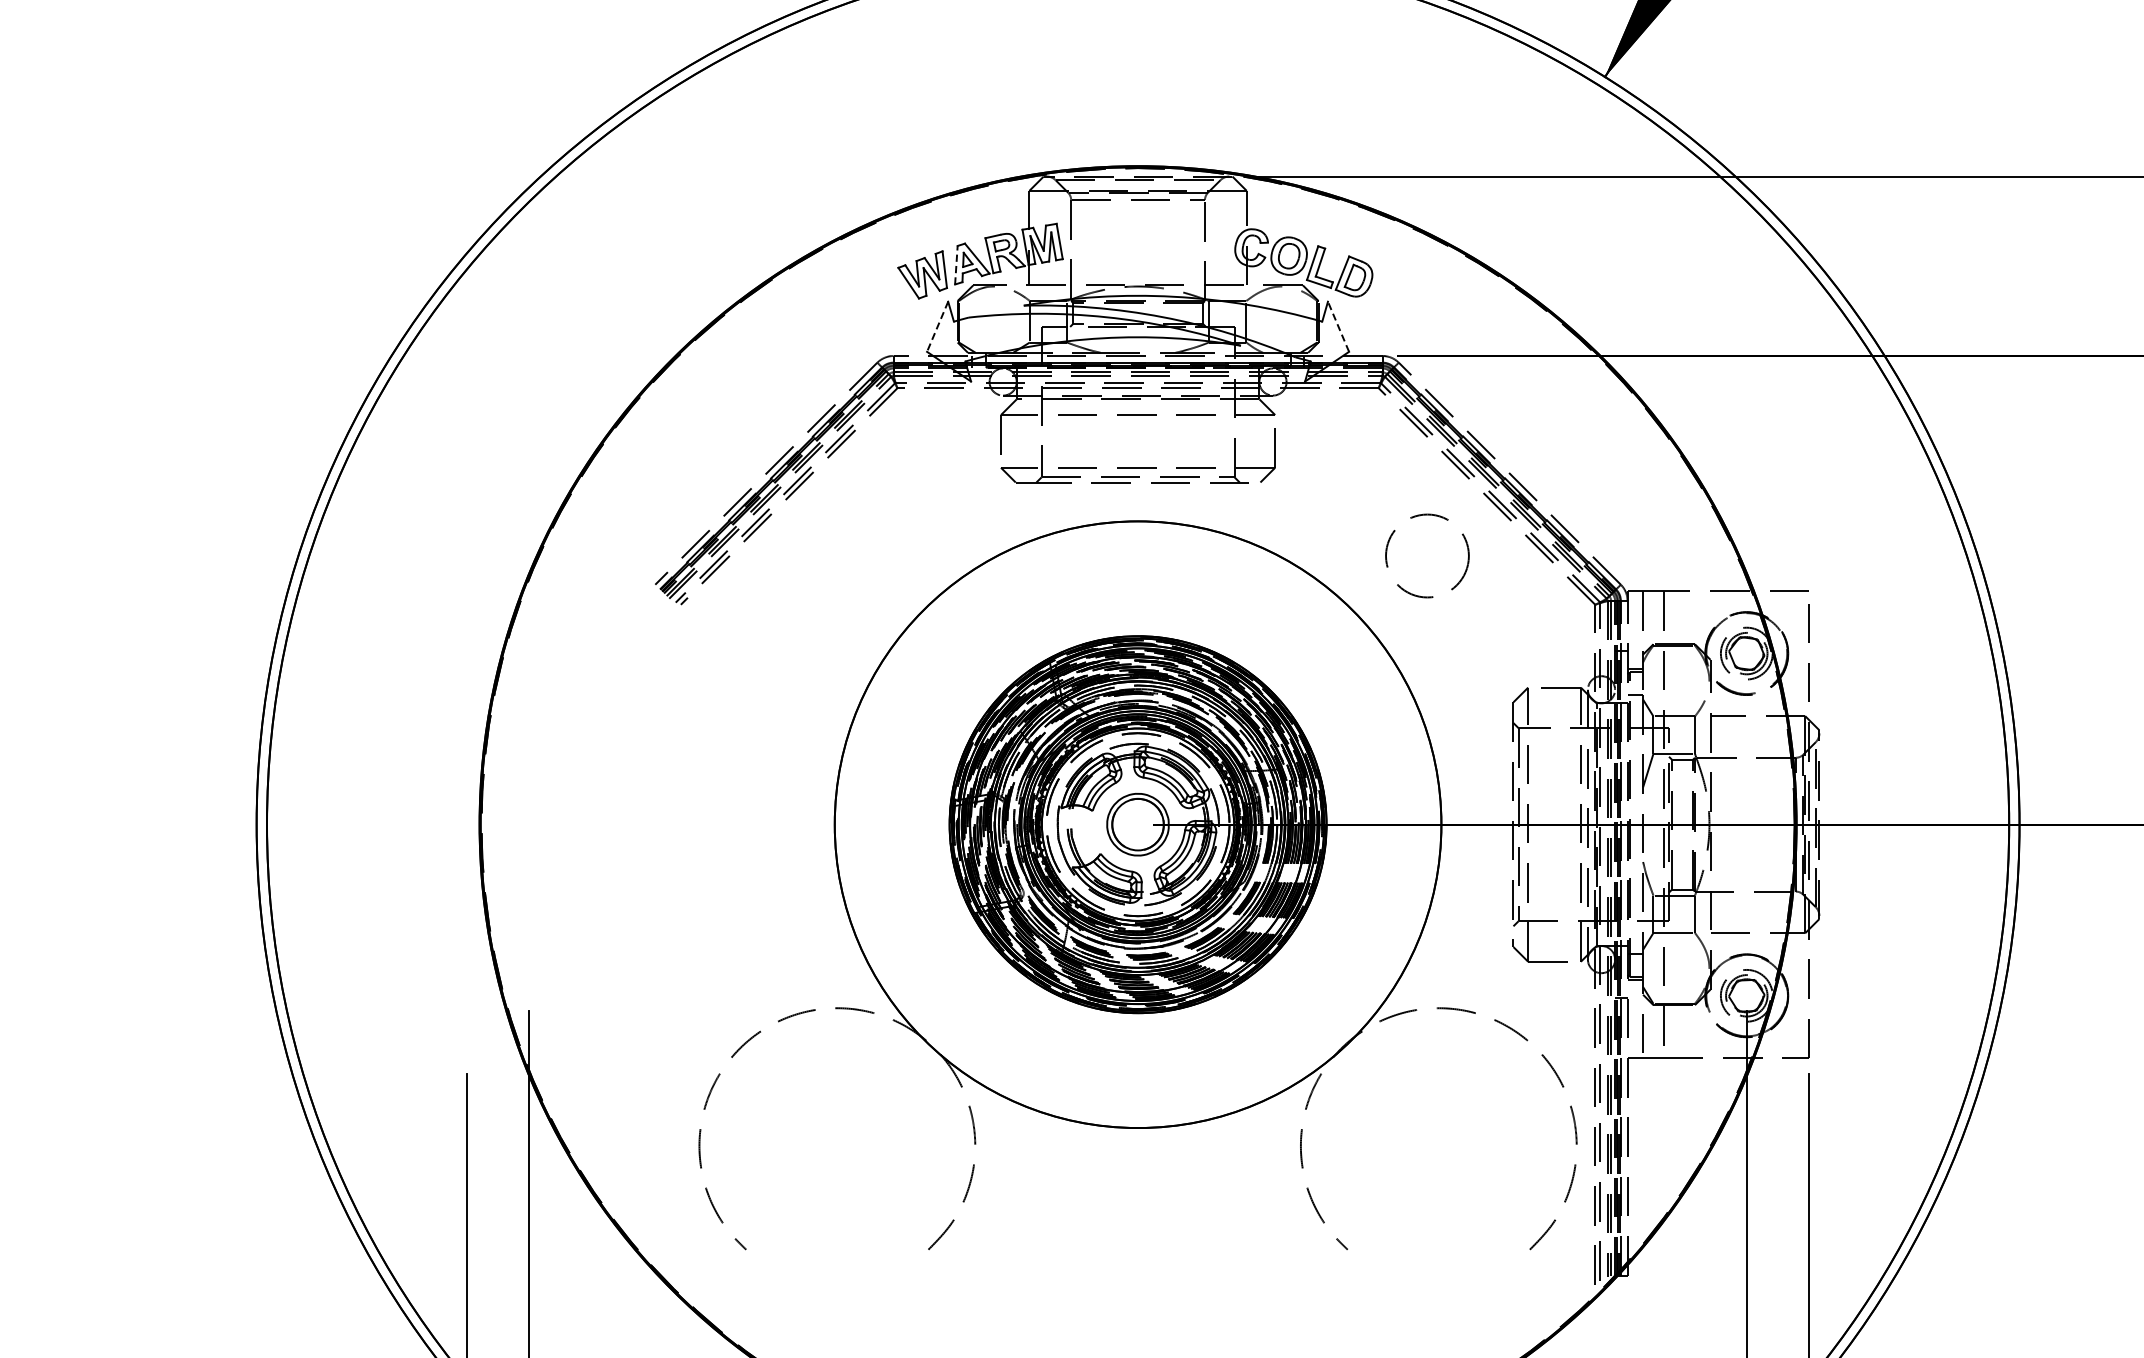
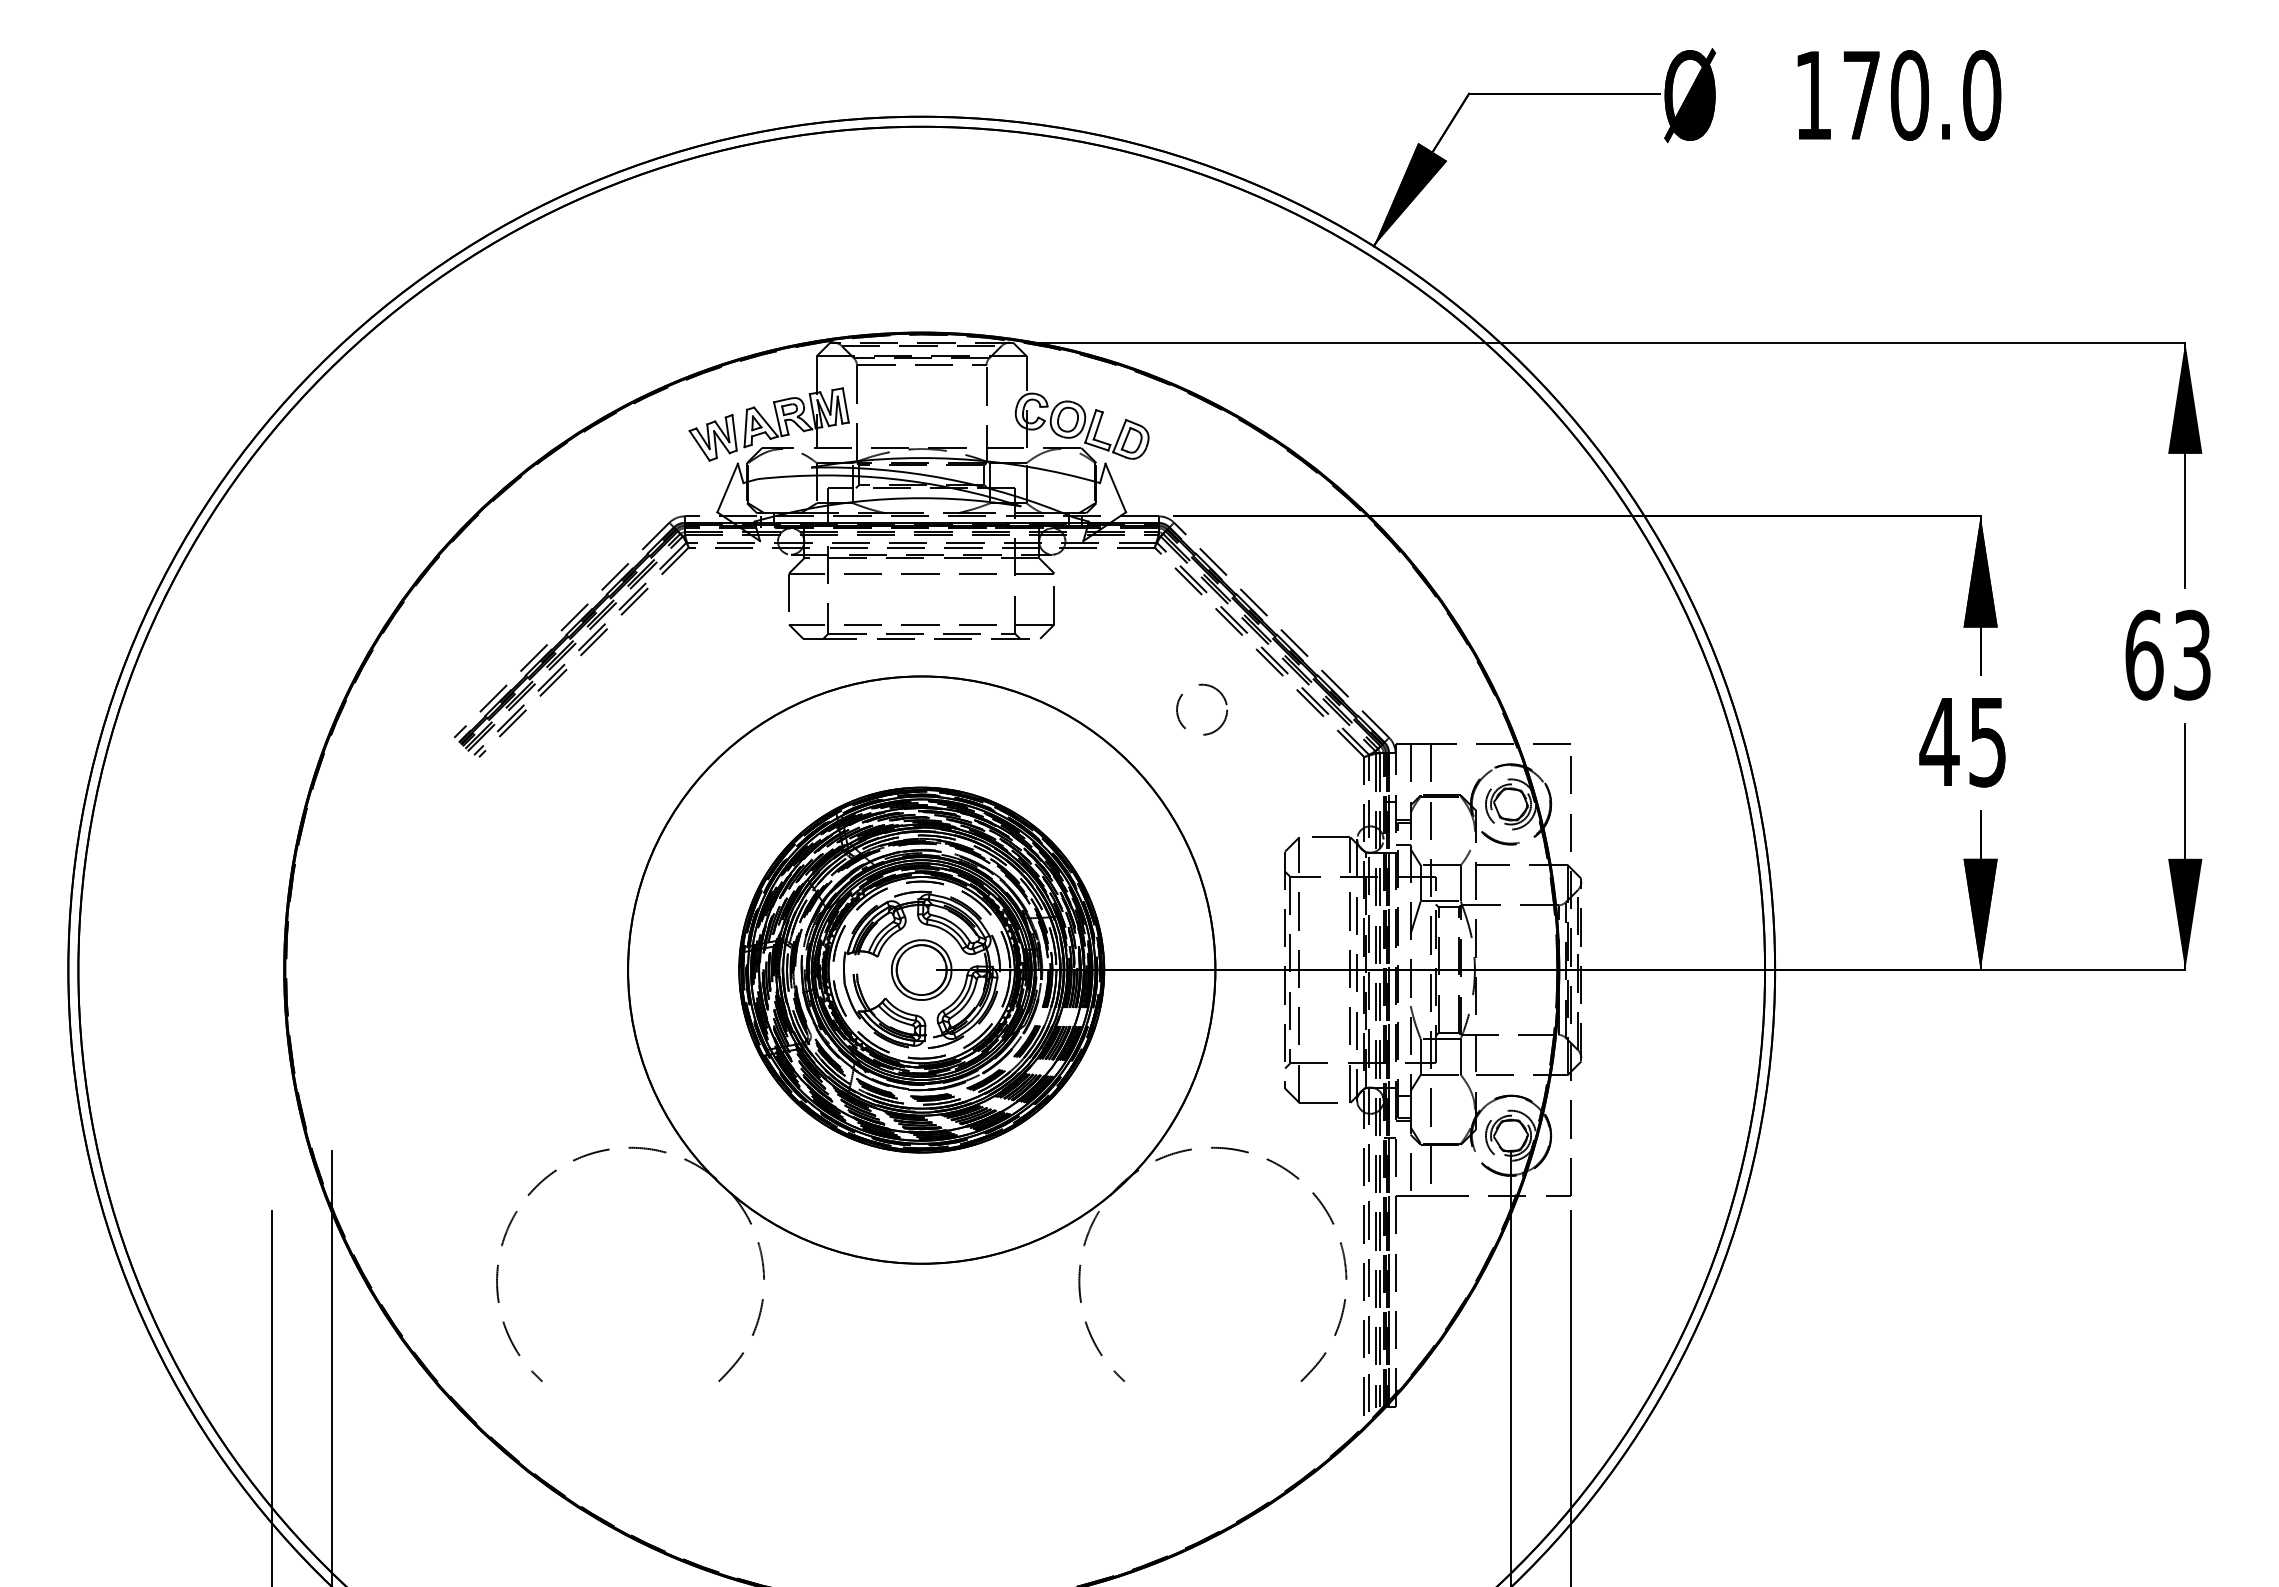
line: (956, 265) -> (745, 428), dashed -> solid
line: (1338, 326) -> (1115, 487), dashed -> solid
line: (937, 327) -> (727, 488), dashed -> solid
circle: (1428, 555) -> (1202, 709), size x0.62

